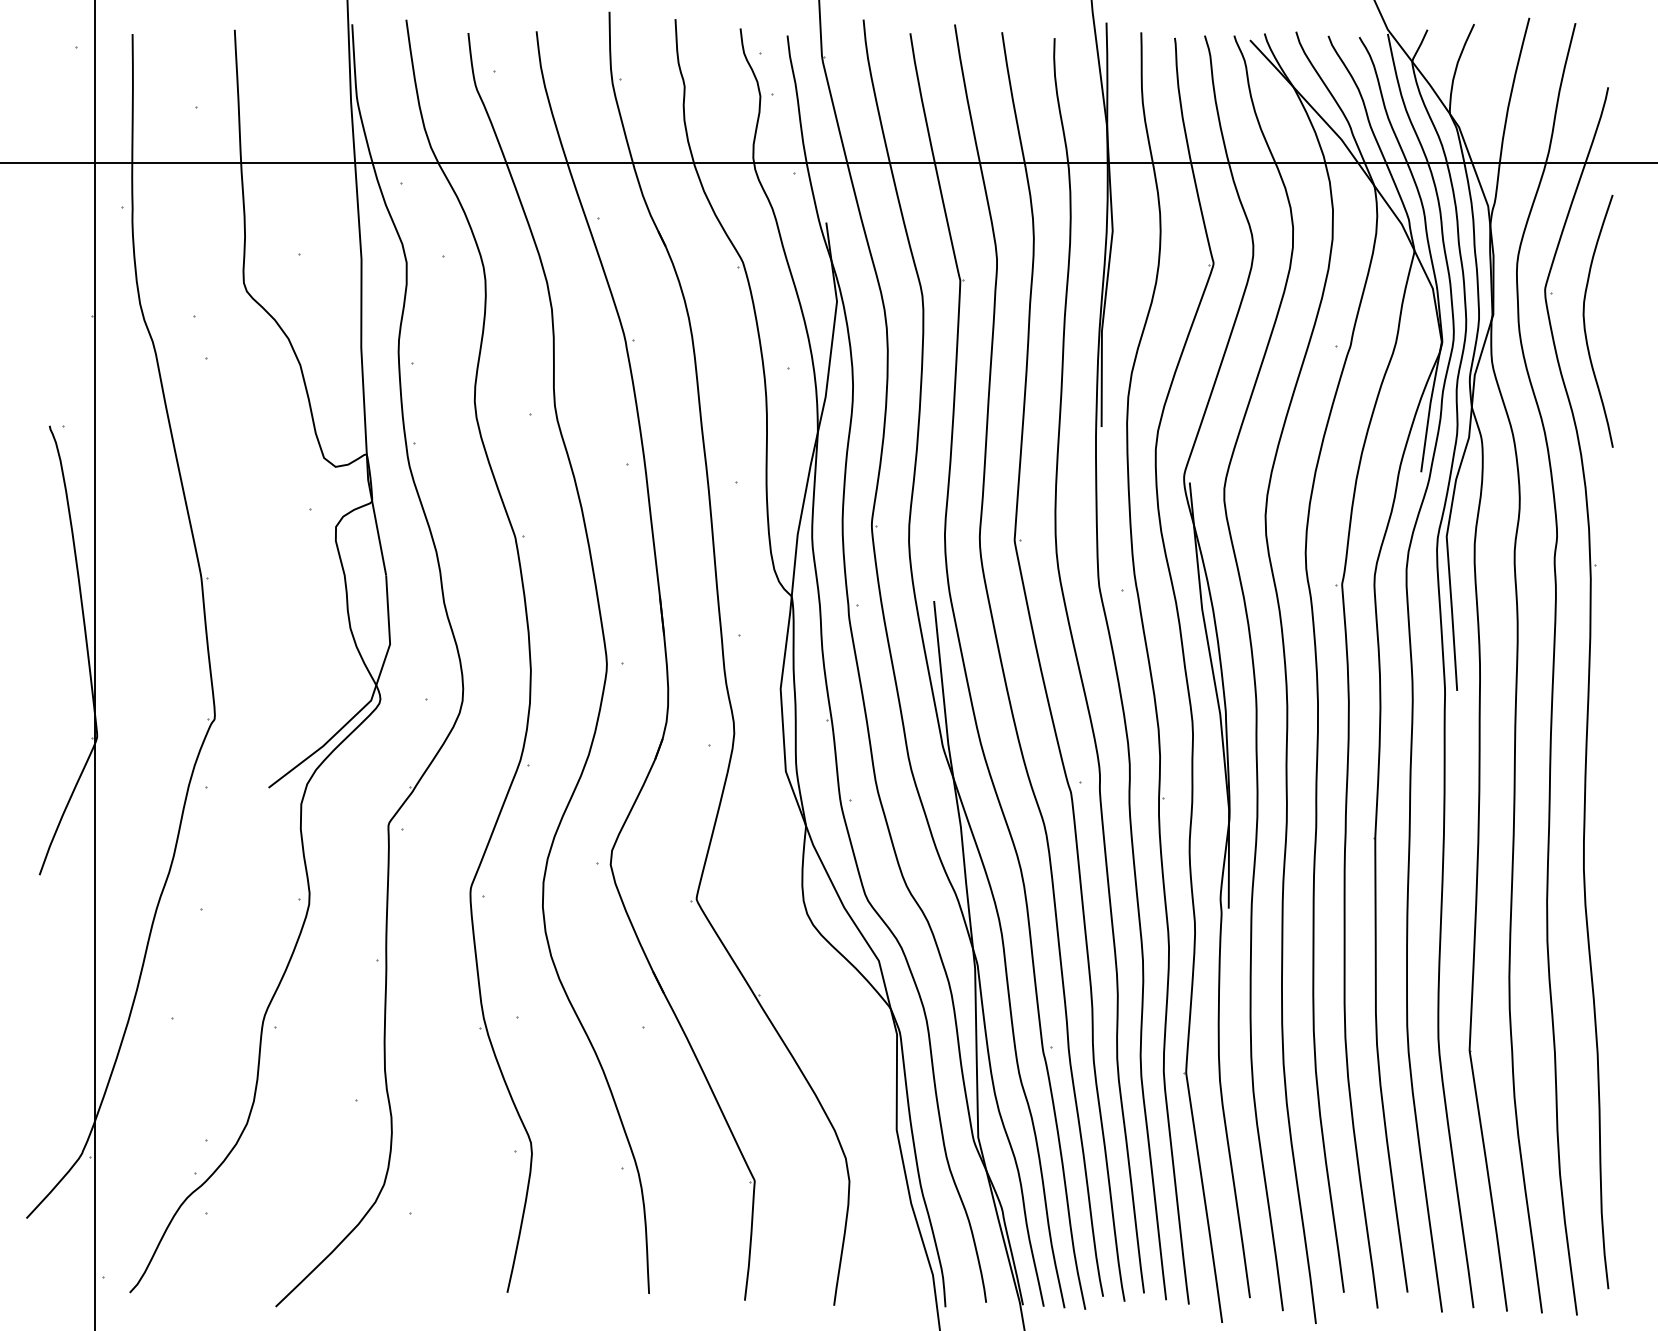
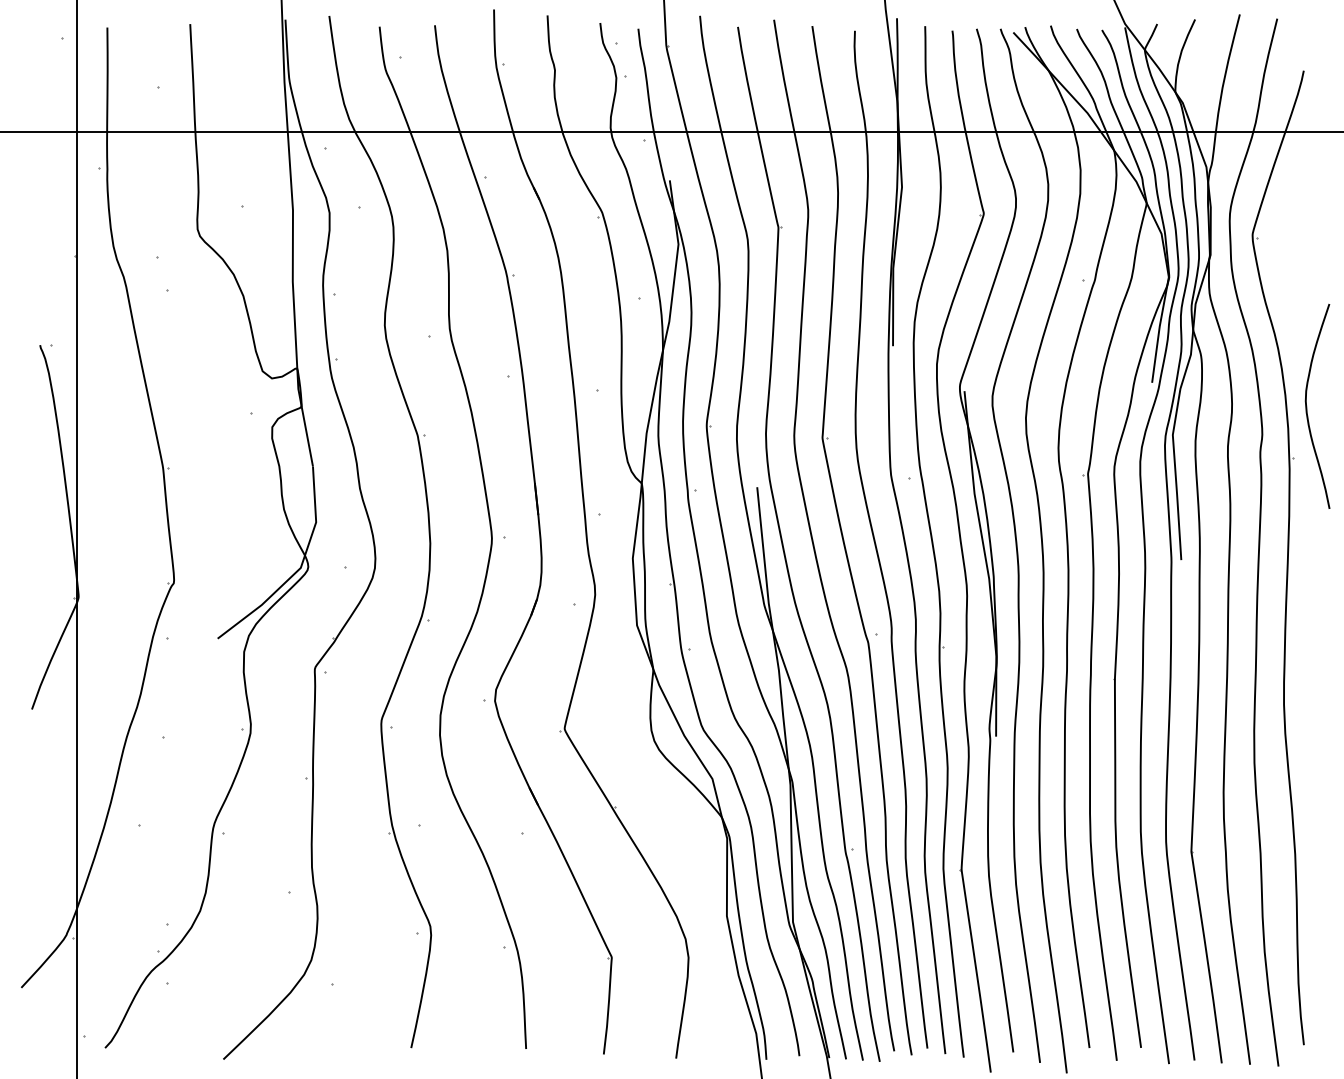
curve: (1585, 321) -> (1307, 406), moved

